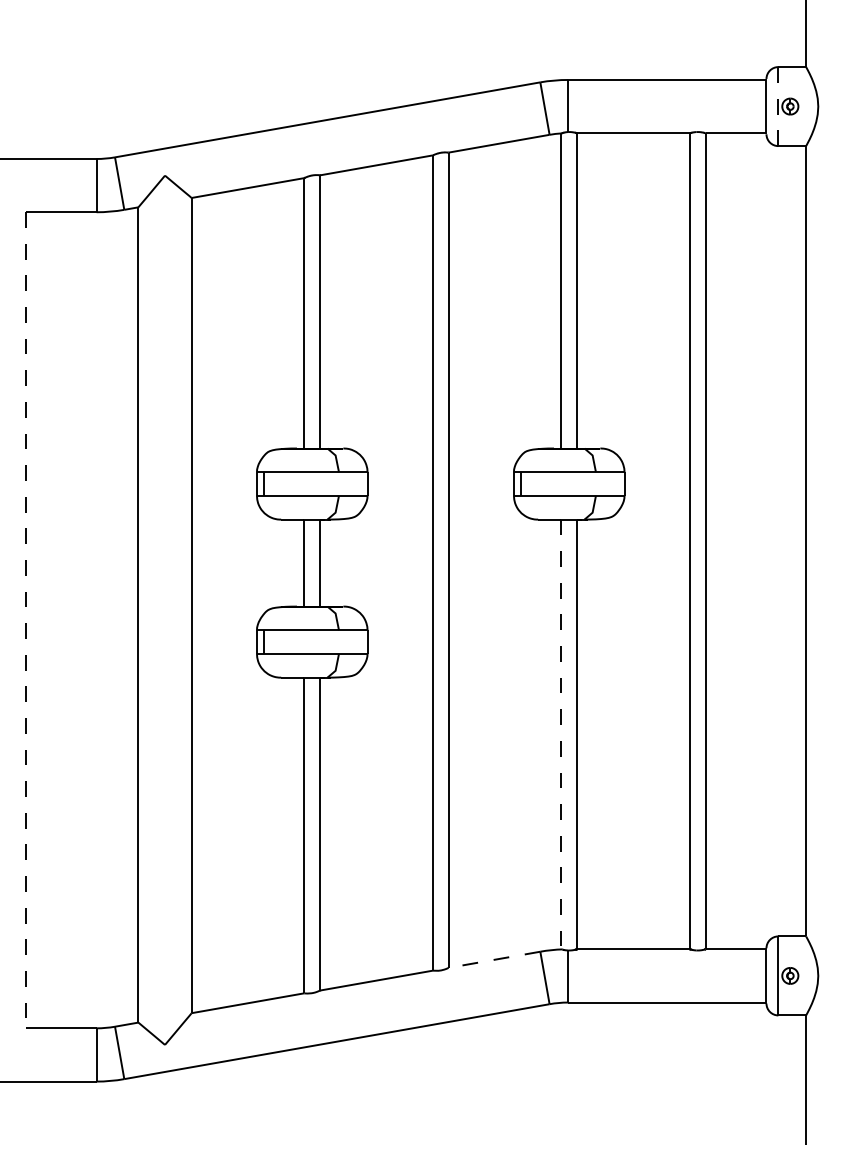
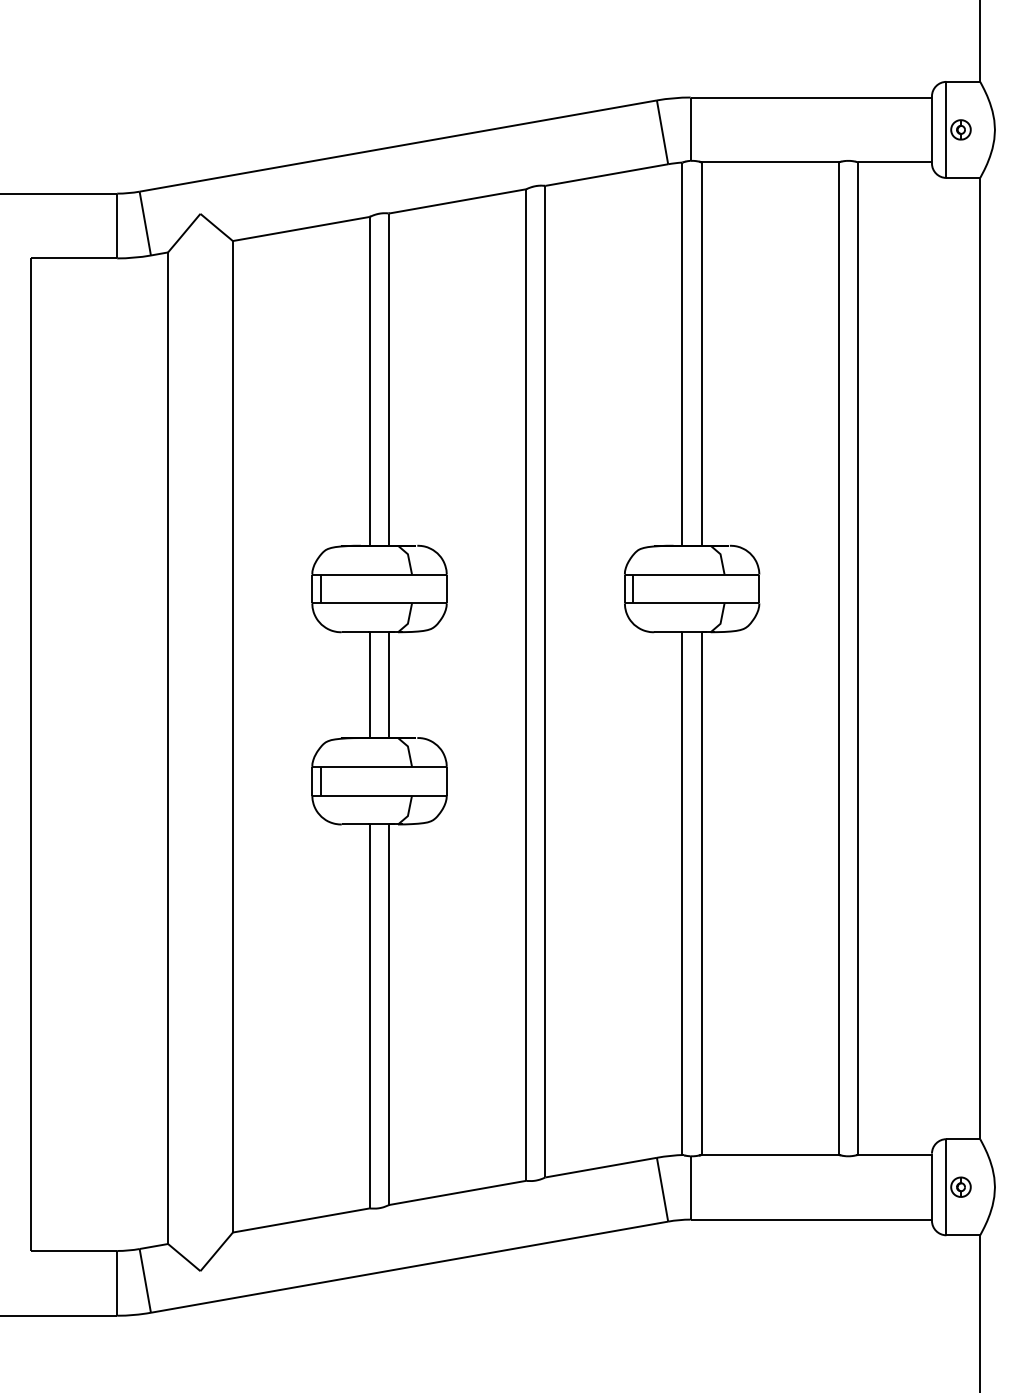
line: (778, 107) -> (946, 130), dashed -> solid
line: (26, 620) -> (31, 755), dashed -> solid
line: (561, 735) -> (682, 894), dashed -> solid
line: (494, 959) -> (601, 1167), dashed -> solid

